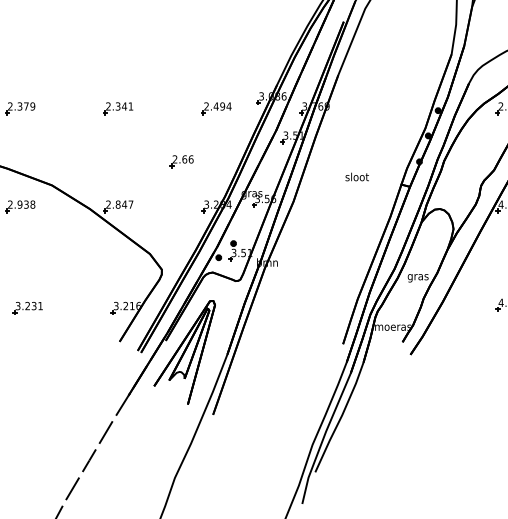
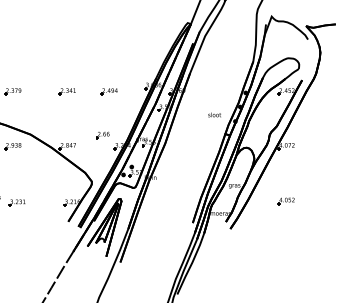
part: (215, 108) -> (108, 91), moved
part: (180, 161) -> (102, 135), moved
text: (356, 176) -> (214, 114), moved

